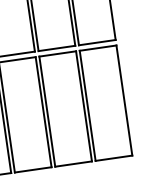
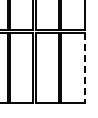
line: (124, 99) -> (84, 67), solid -> dashed

